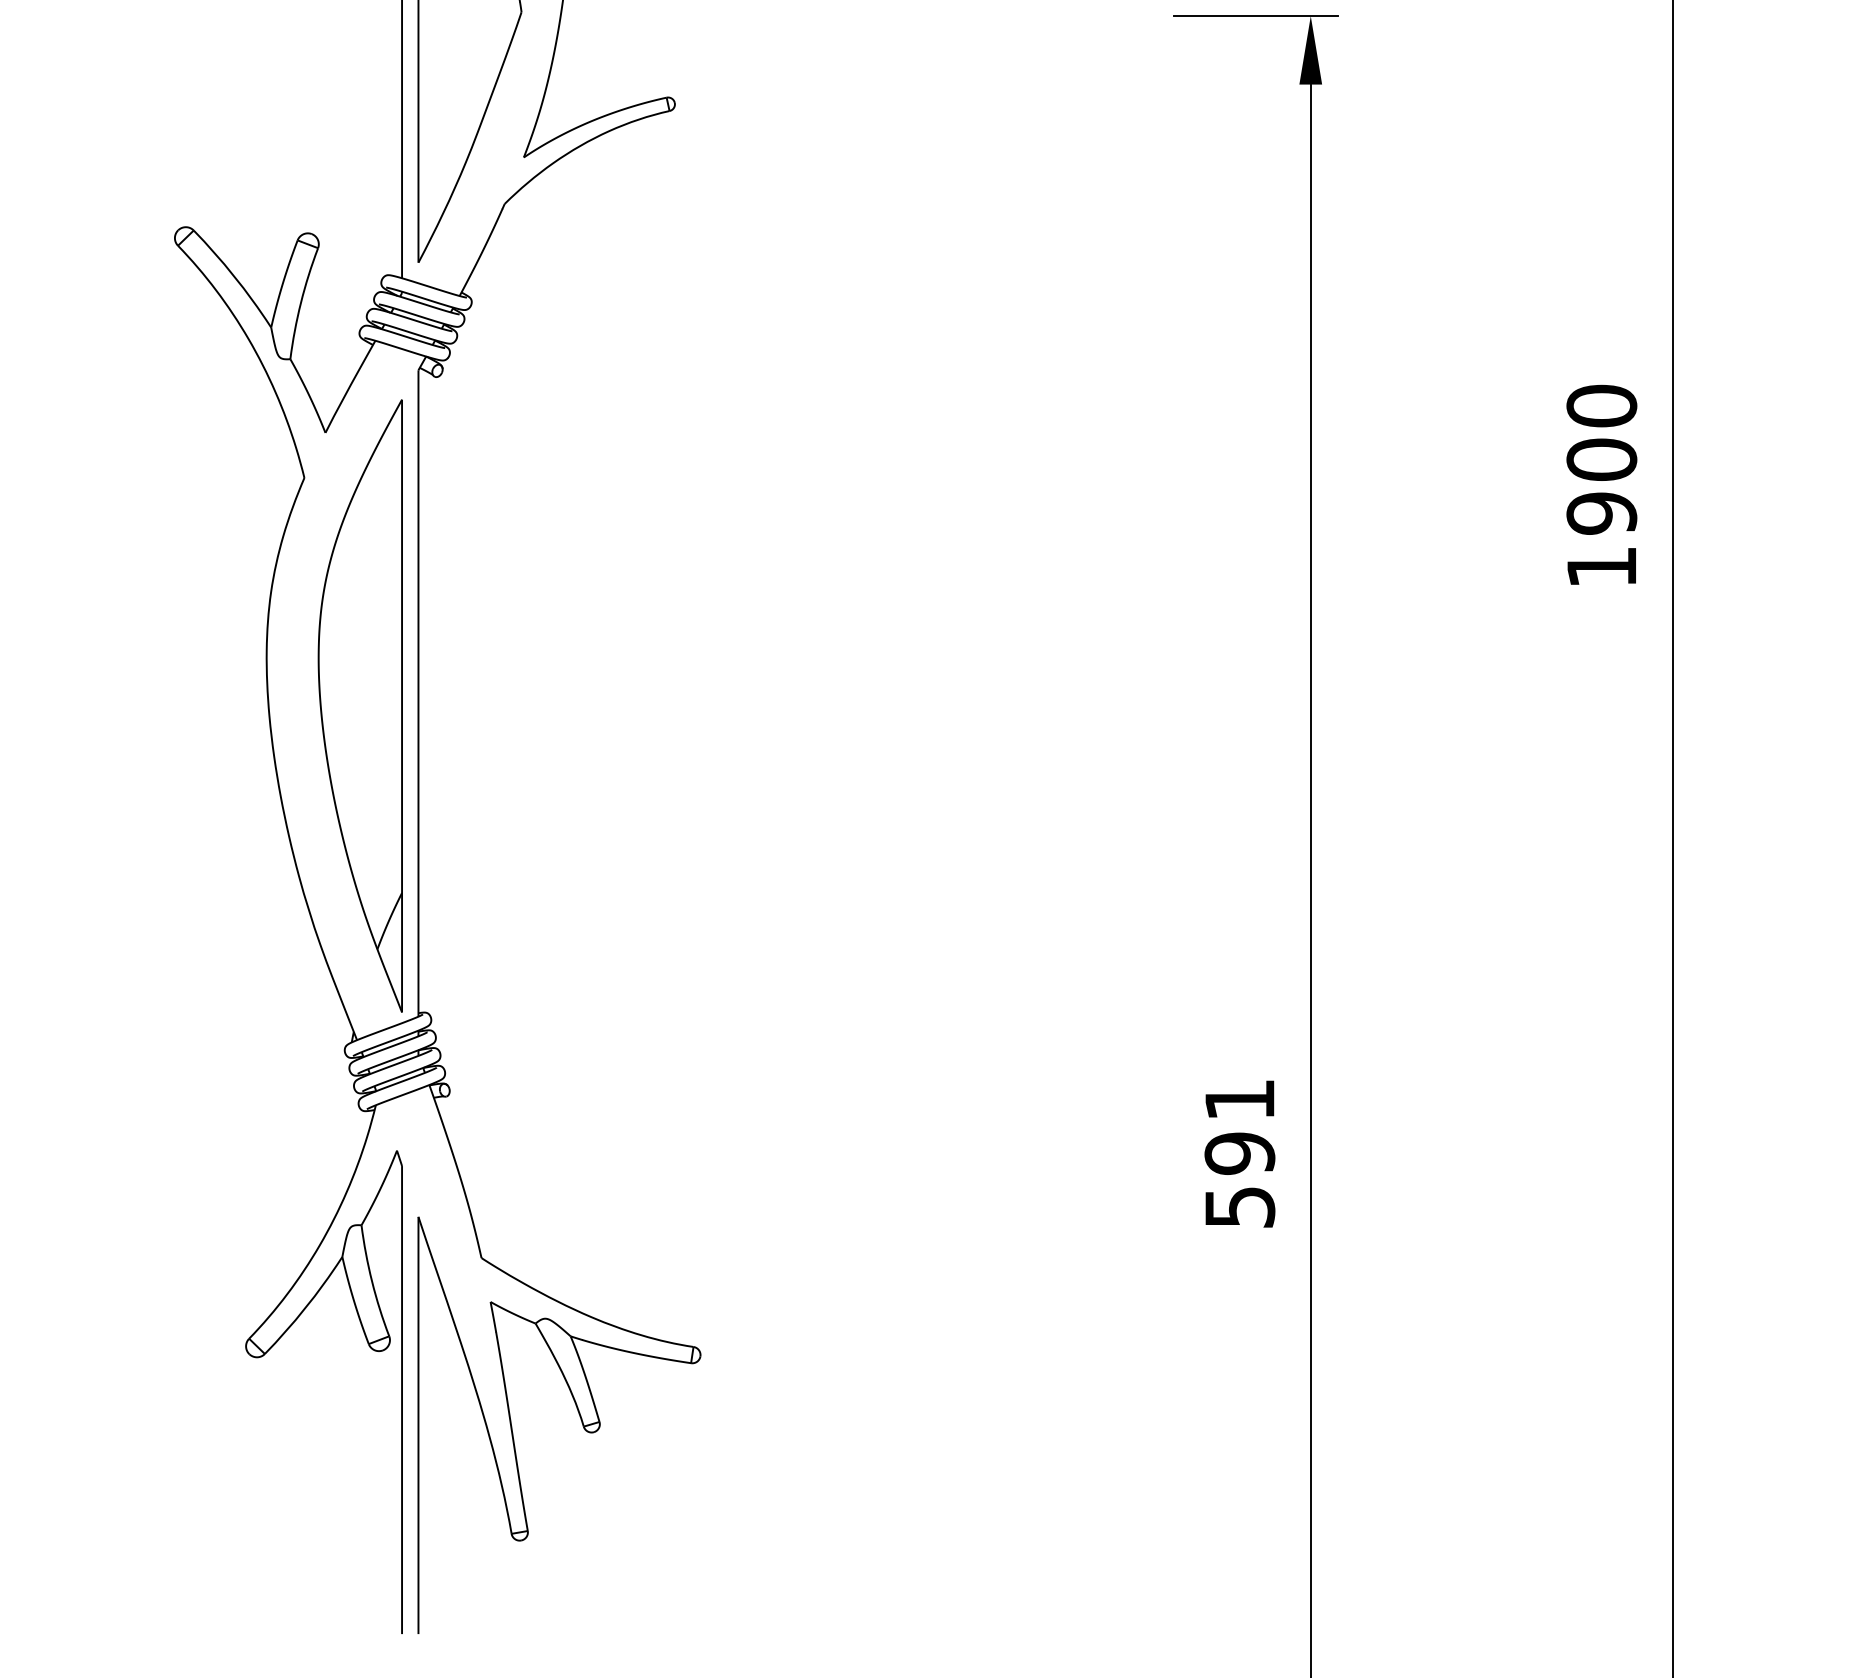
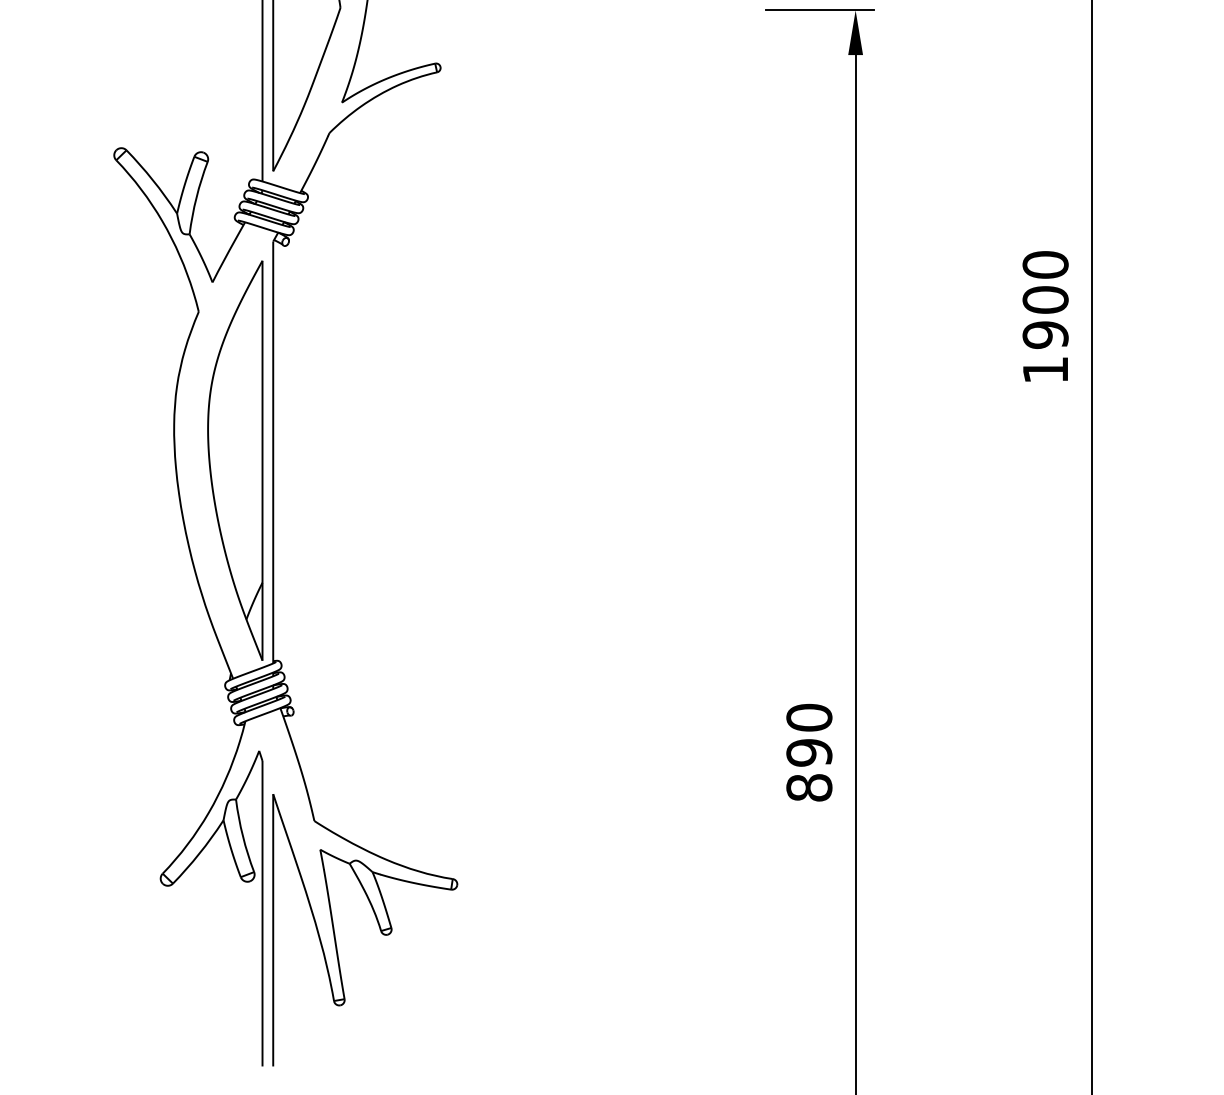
text: (1240, 1153) -> (809, 752), 591 -> 890

